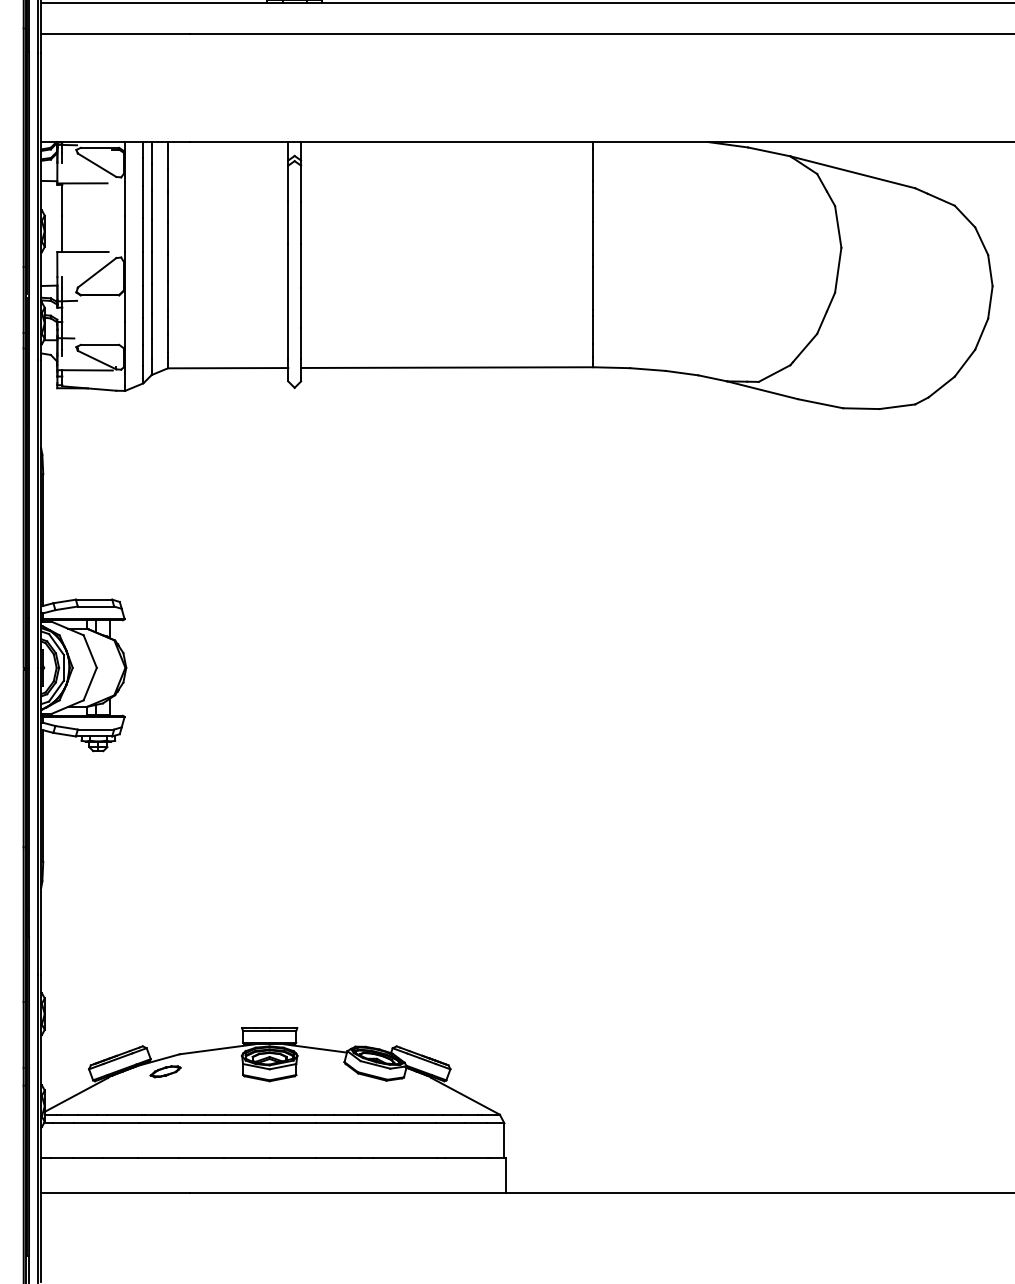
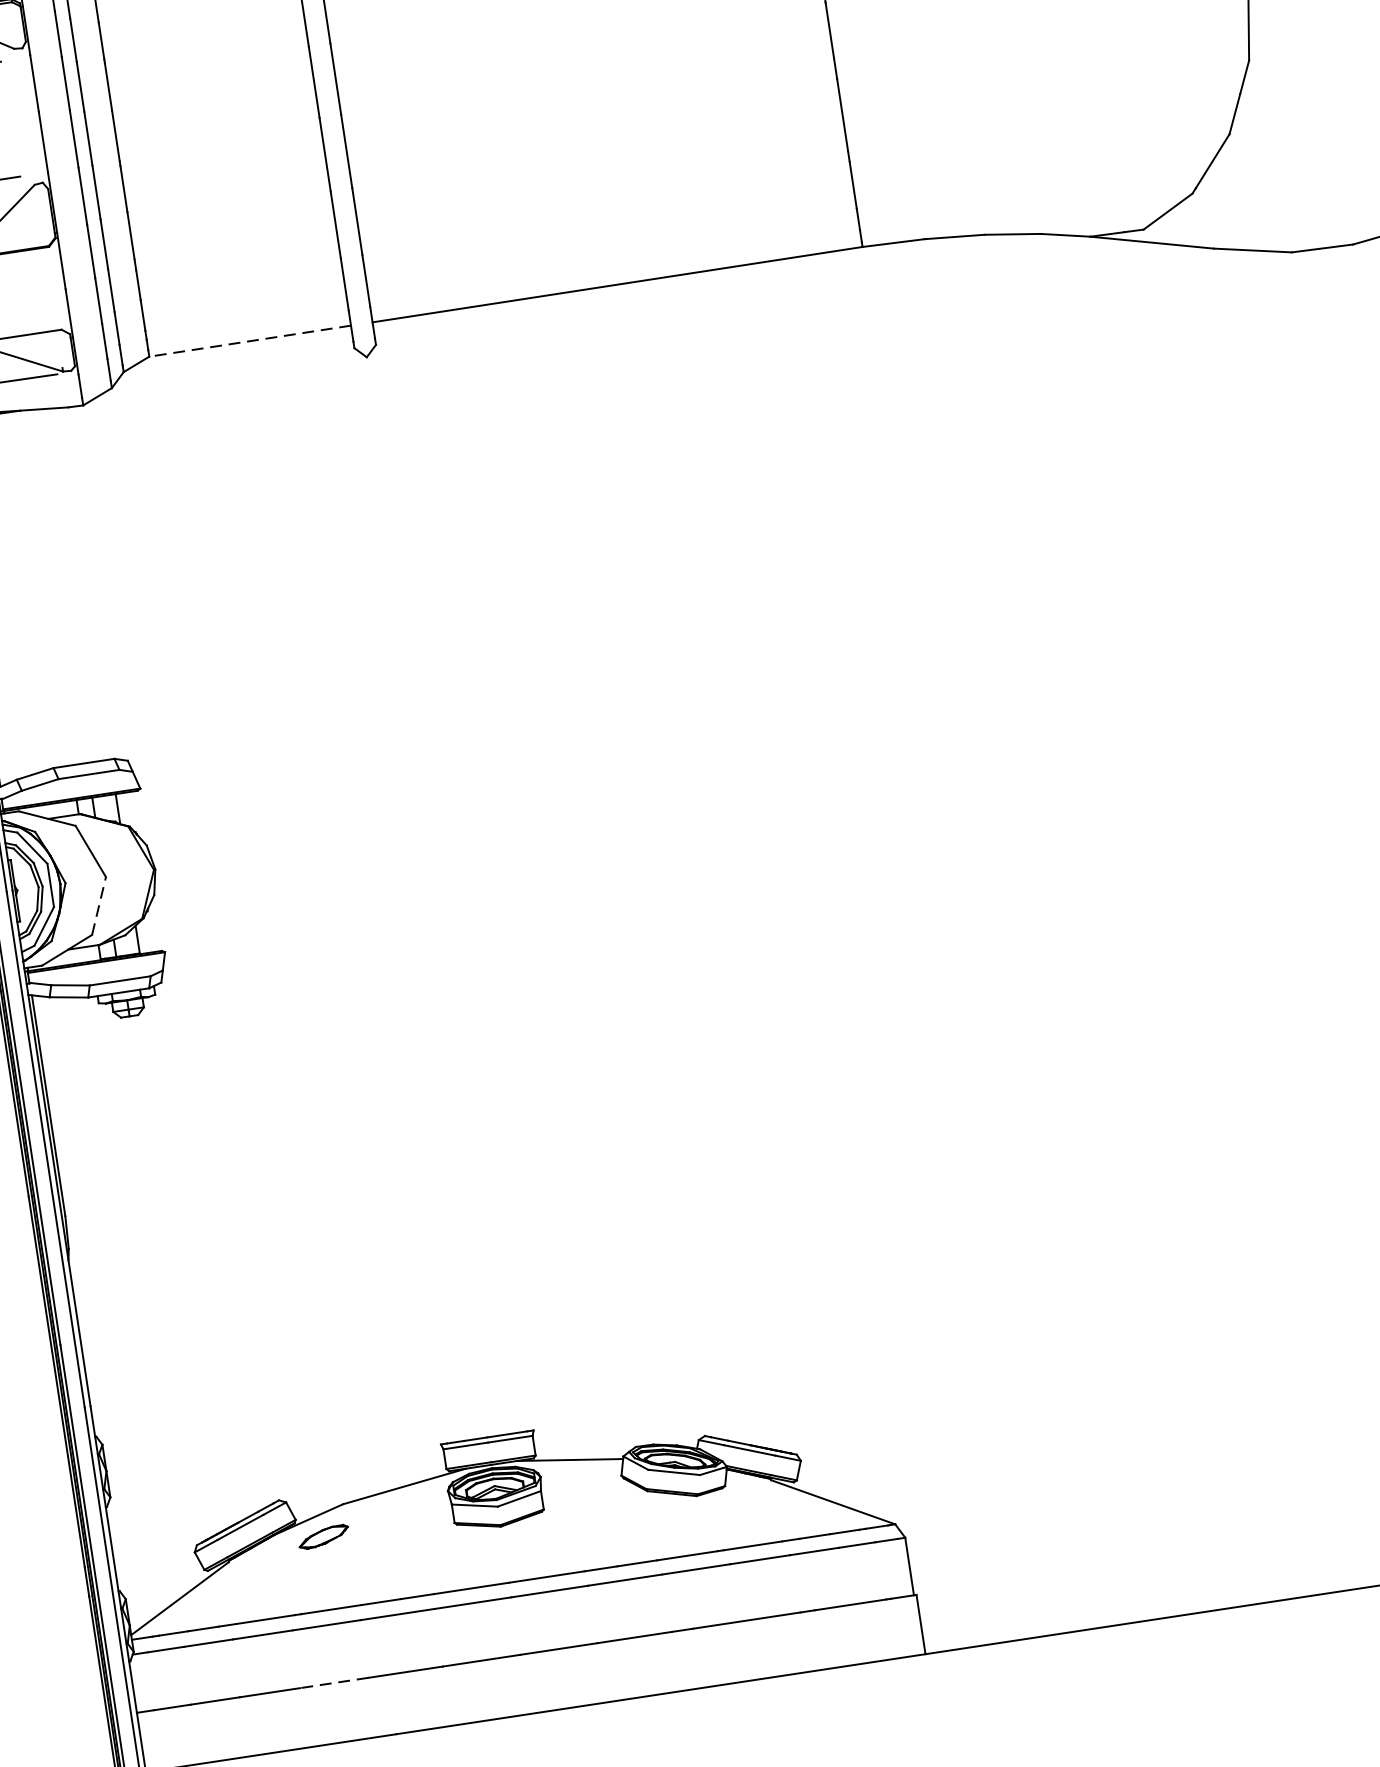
line: (227, 368) -> (249, 341), solid -> dashed
line: (90, 684) -> (99, 906), solid -> dashed
line: (158, 1157) -> (333, 1682), solid -> dashed

